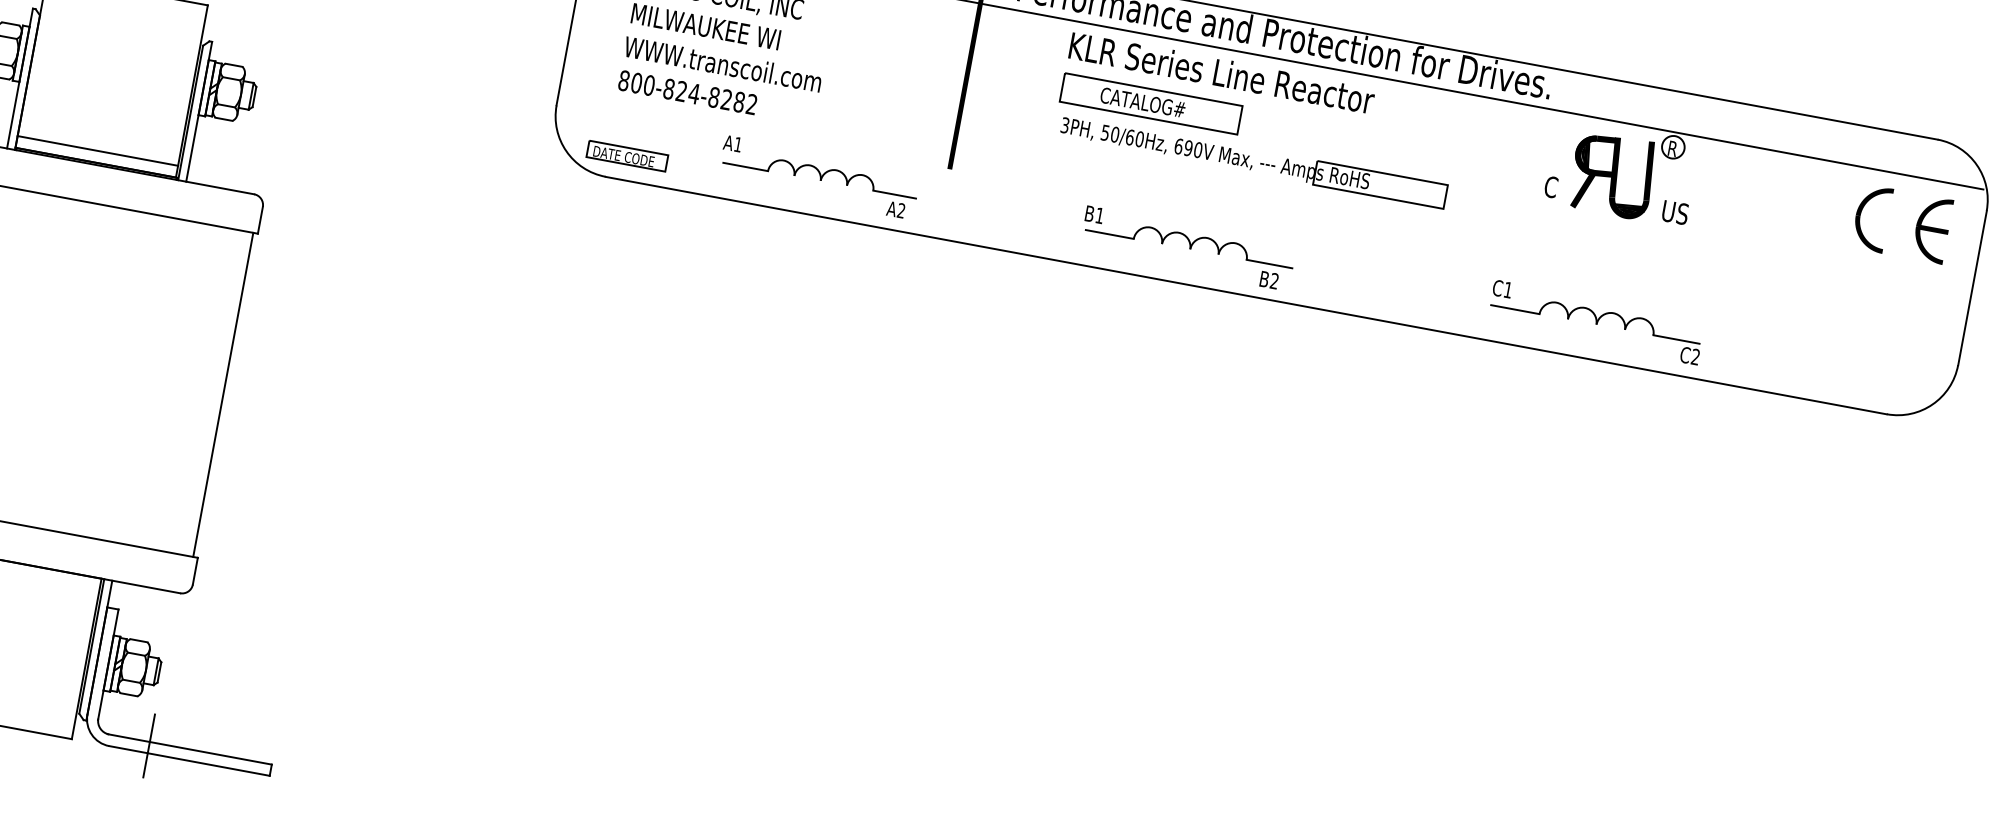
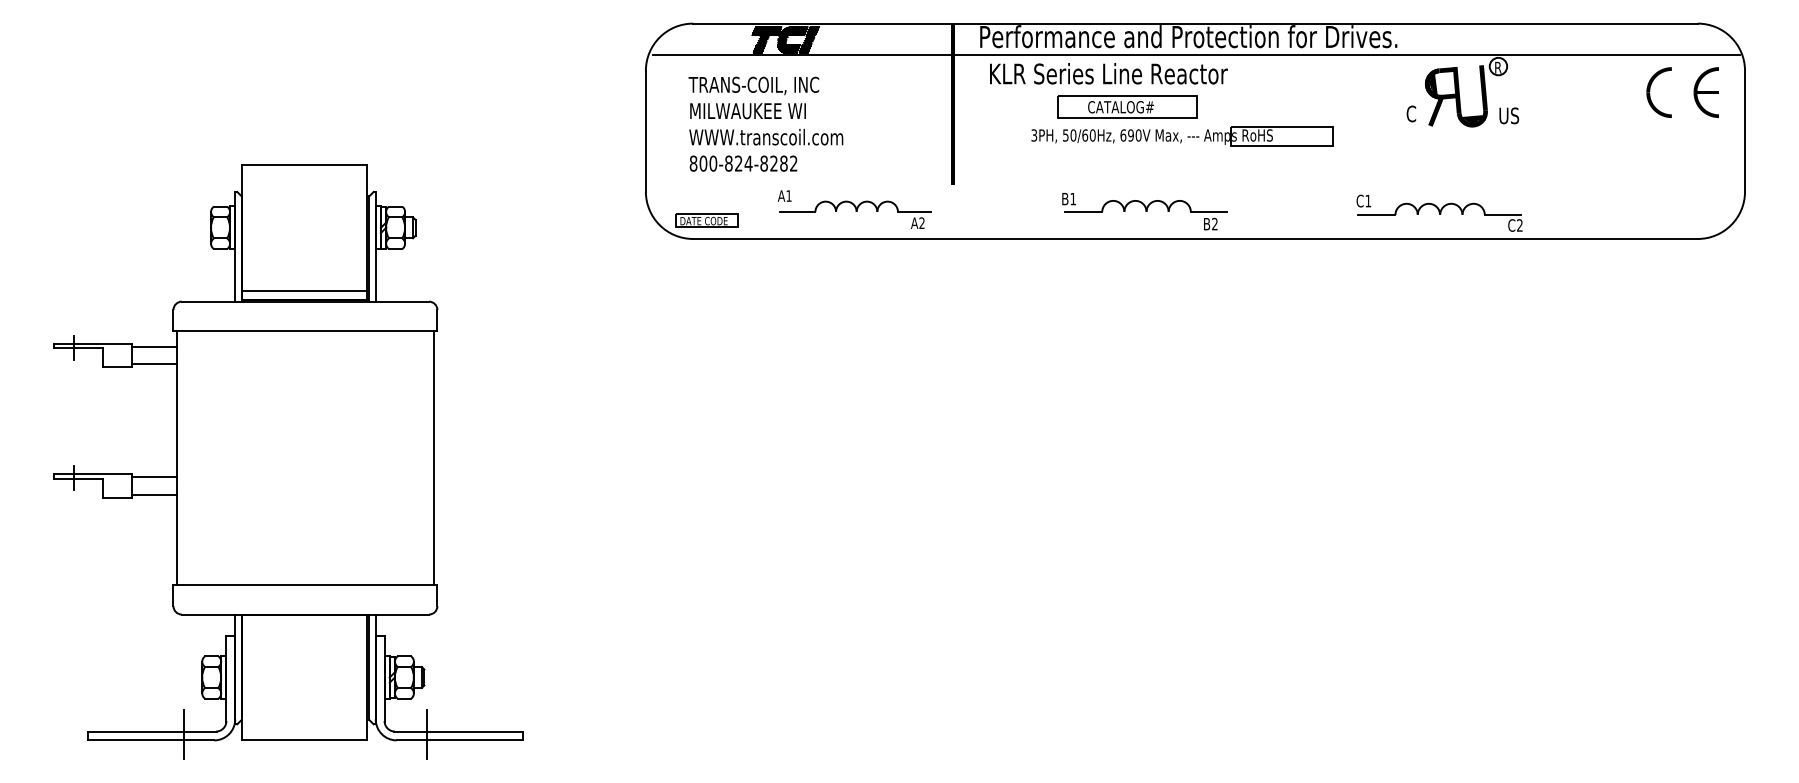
text: (1221, 72) -> (1108, 73), moved
part: (1151, 103) -> (1127, 106), moved
part: (1596, 321) -> (1439, 212), moved

